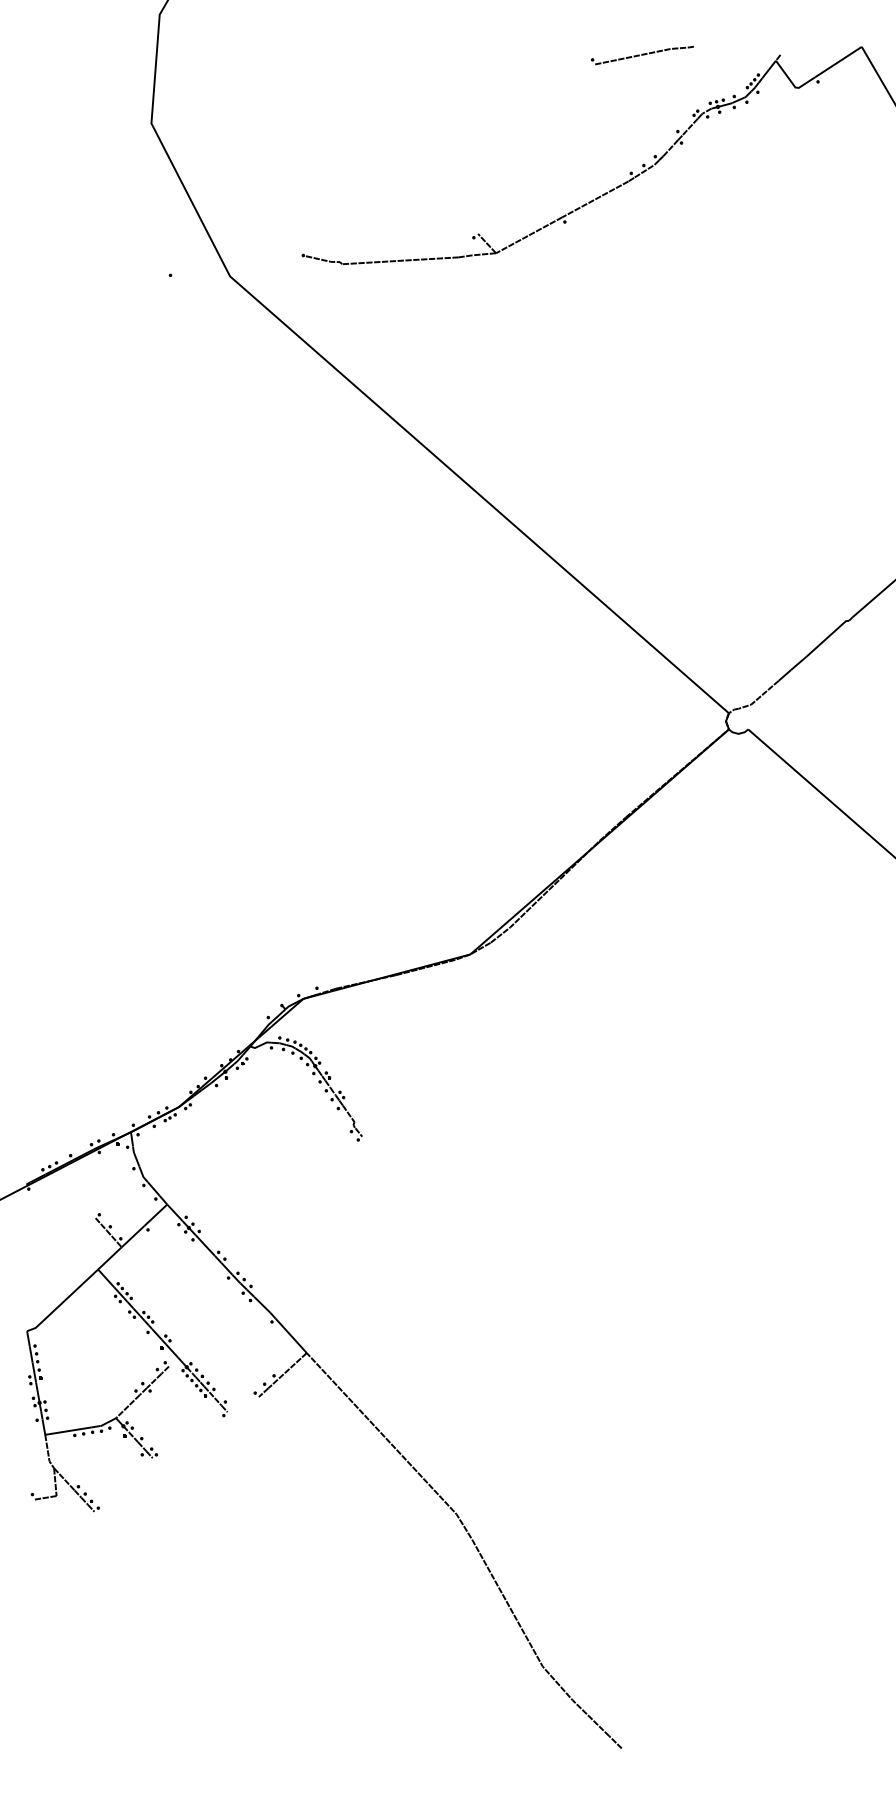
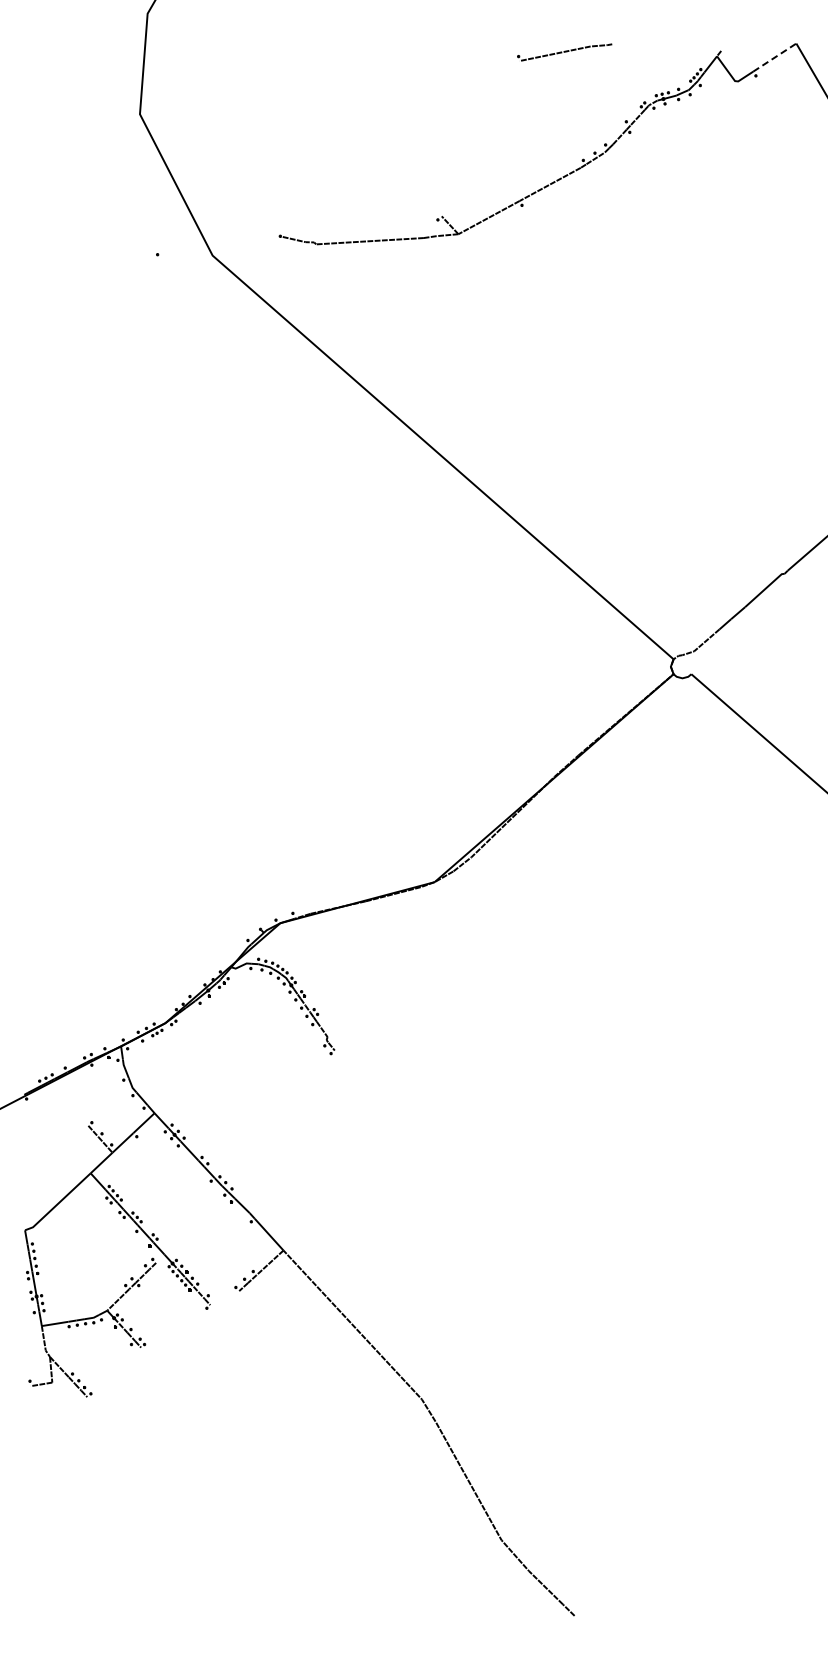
part: (642, 55) -> (564, 52), moved
line: (838, 62) -> (774, 57), solid -> dashed

